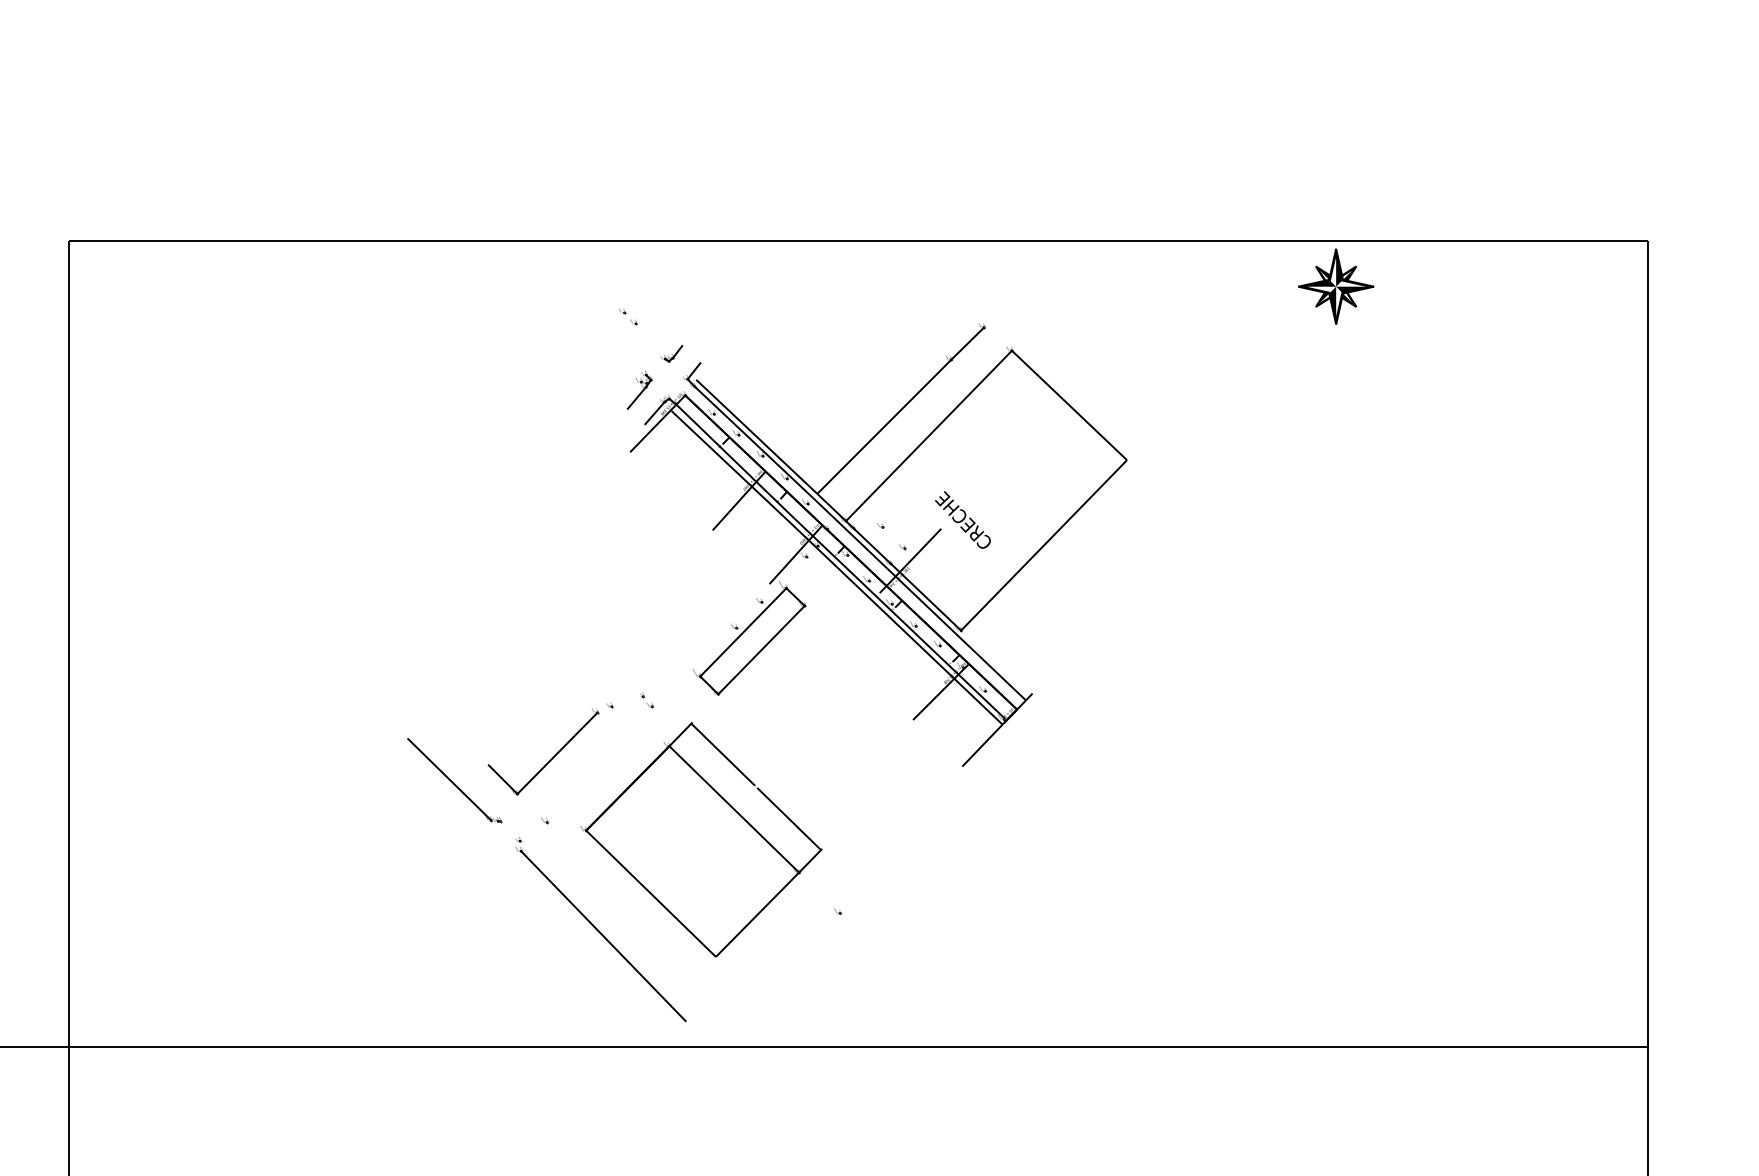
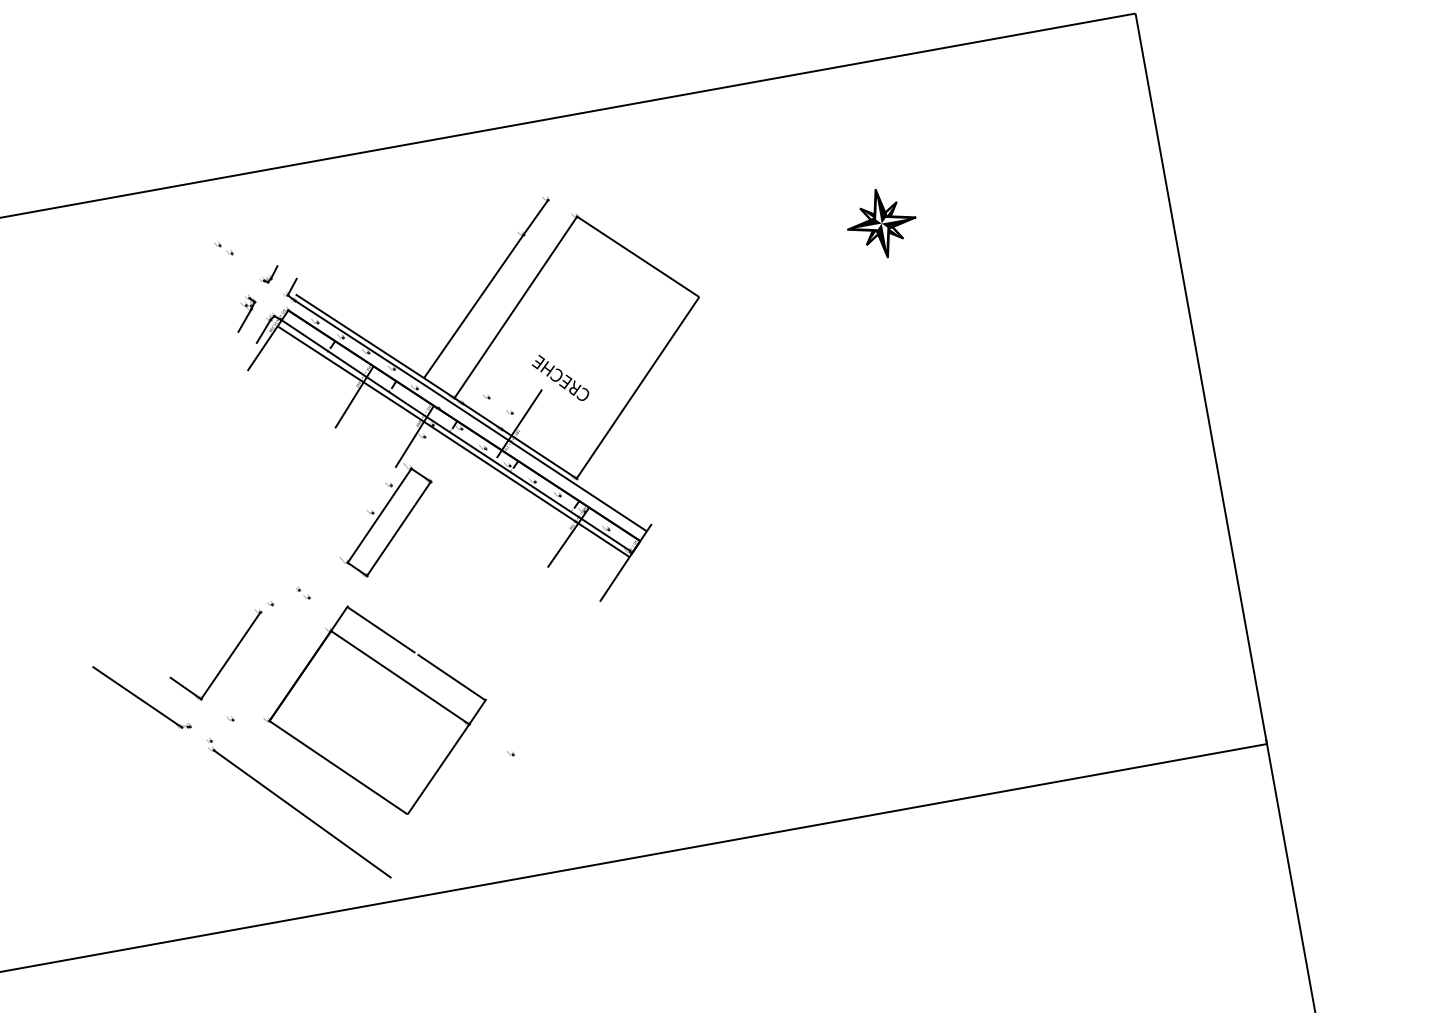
part: (1336, 286) -> (882, 223), moved

